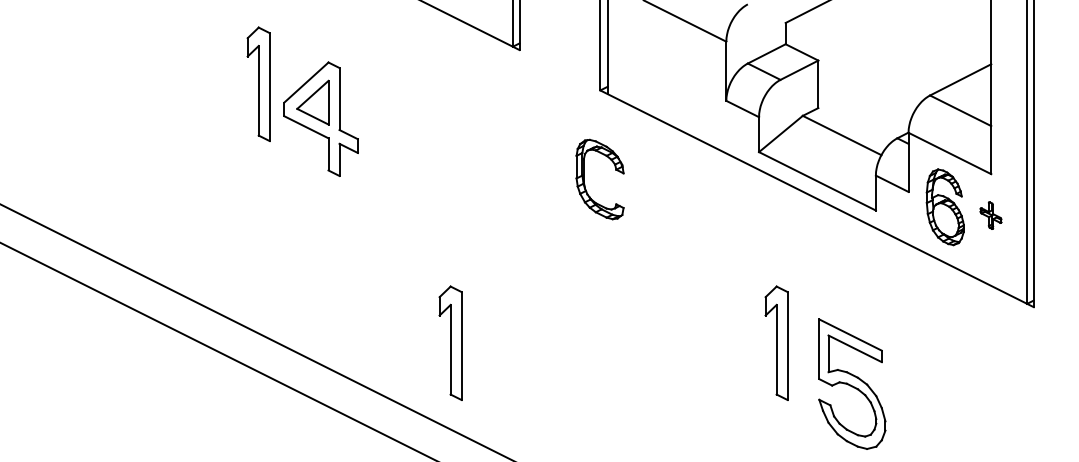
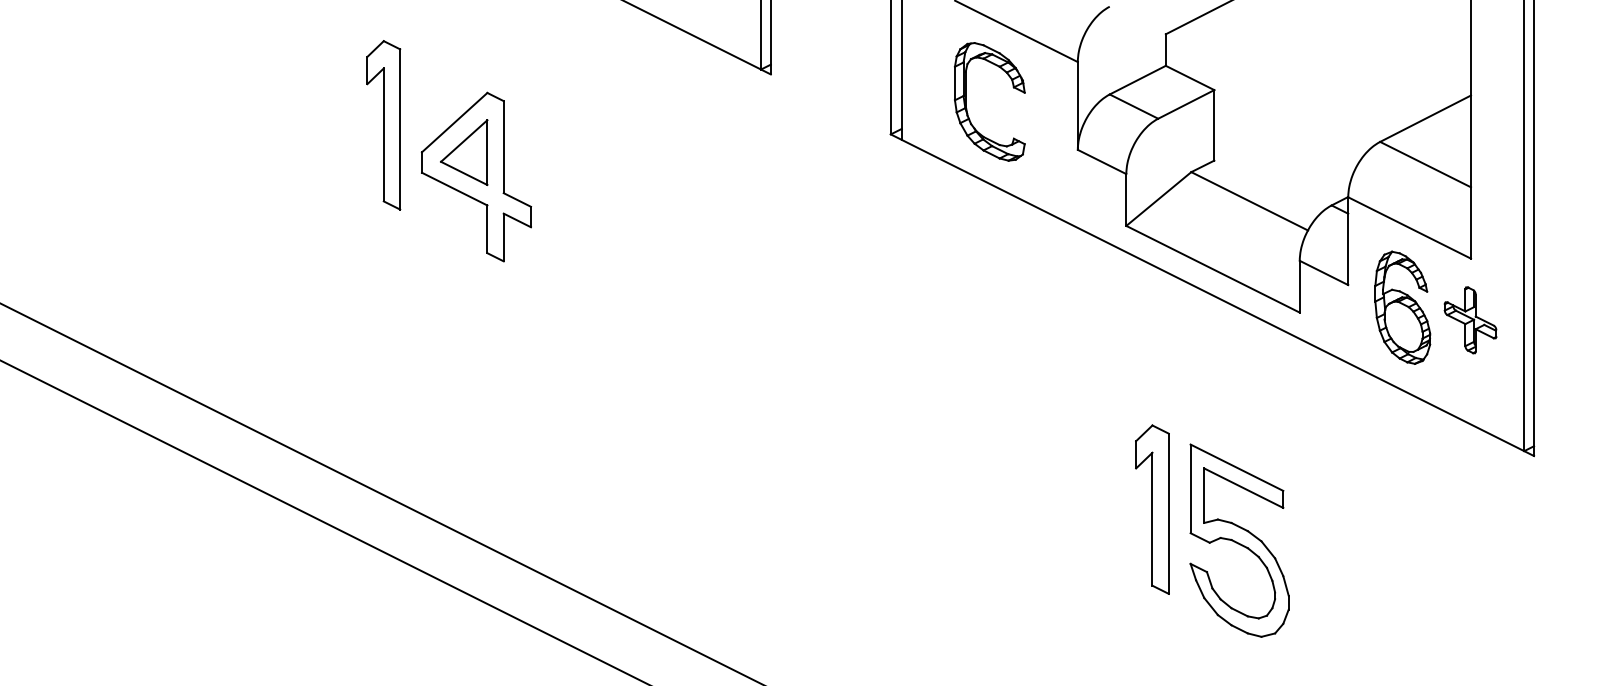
part: (585, 184) -> (968, 109), moved
part: (990, 215) -> (1469, 319), size x1.67
part: (450, 342) -> (668, 508), removed
part: (852, 383) -> (1239, 539), moved

